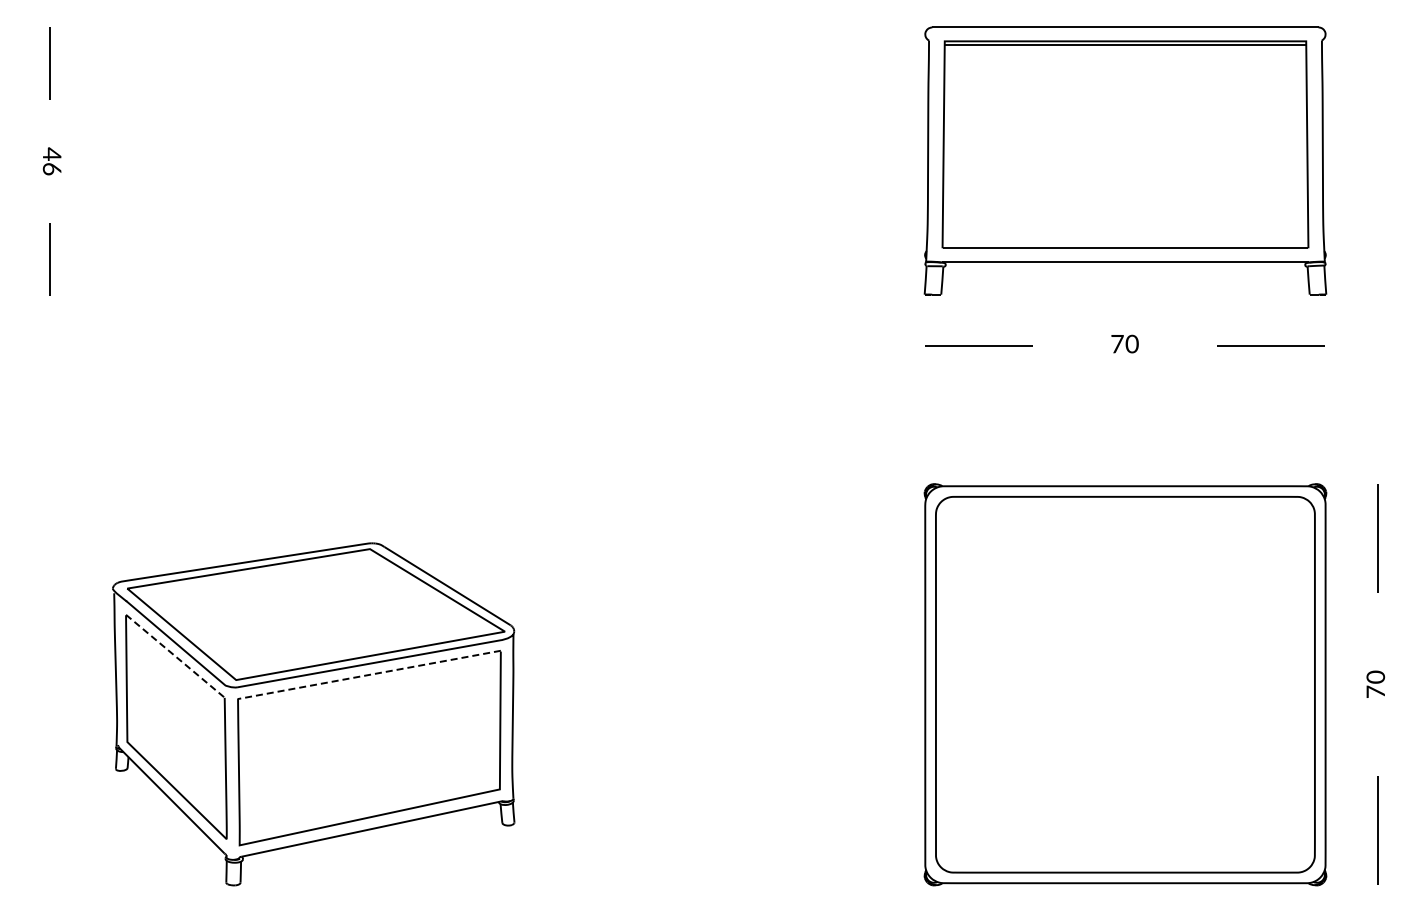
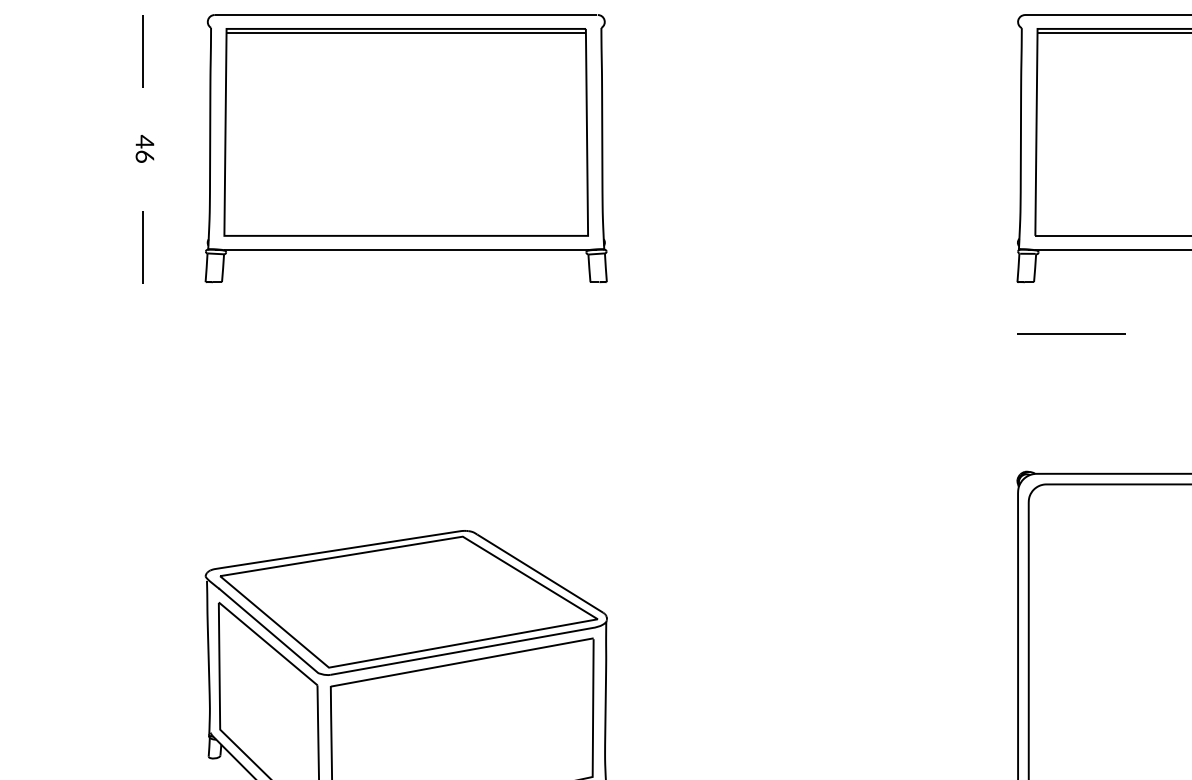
part: (313, 160) -> (406, 148), added
line: (175, 656) -> (268, 644), dashed -> solid
line: (369, 674) -> (462, 662), dashed -> solid

